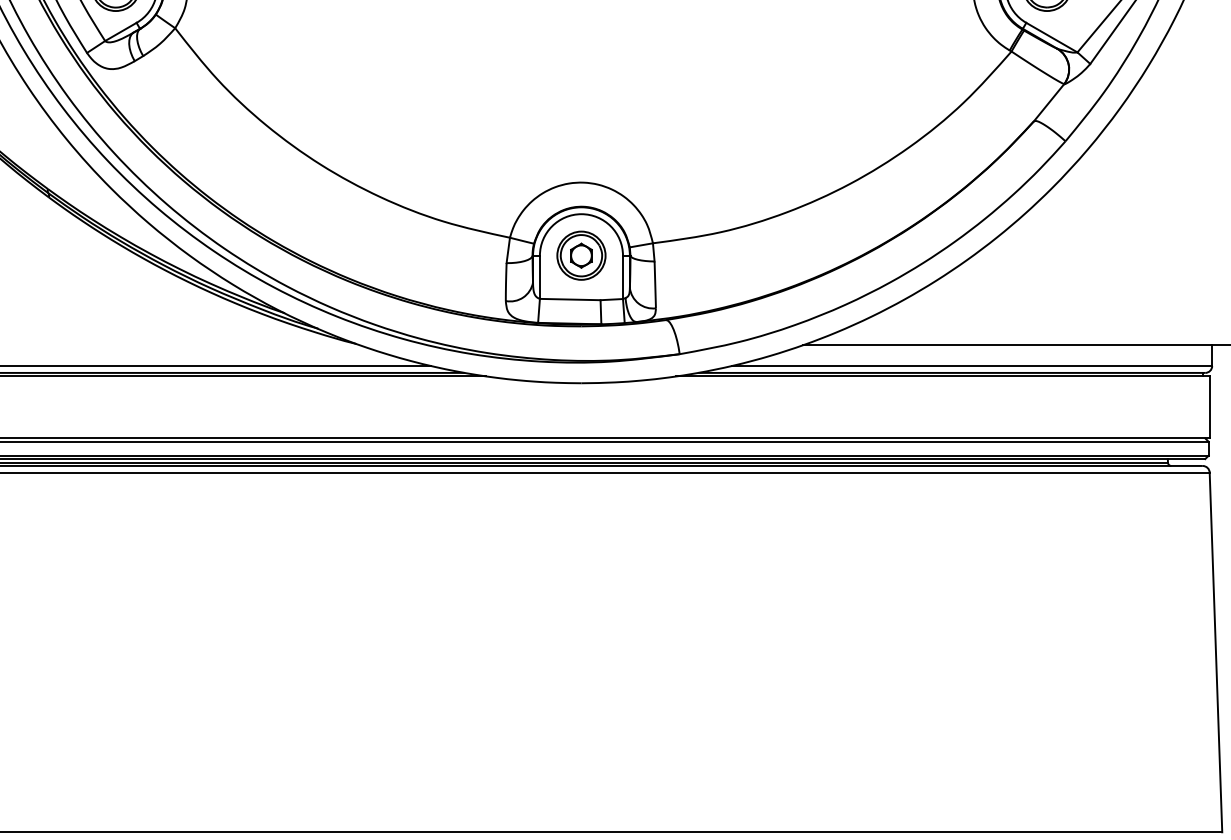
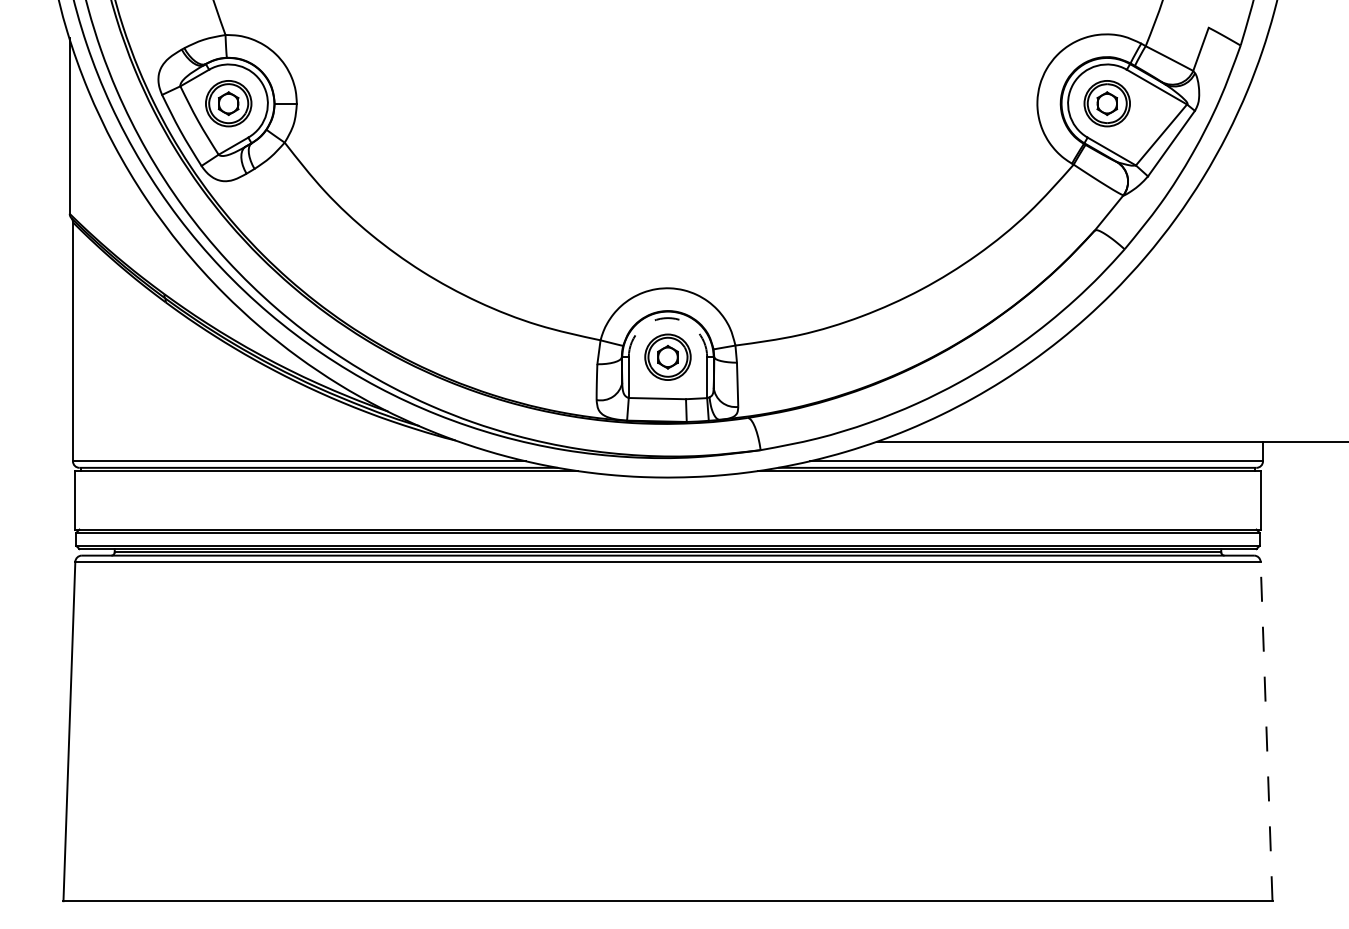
arc: (580, 214) -> (667, 318), solid -> dashed
line: (1215, 652) -> (1266, 731), solid -> dashed

